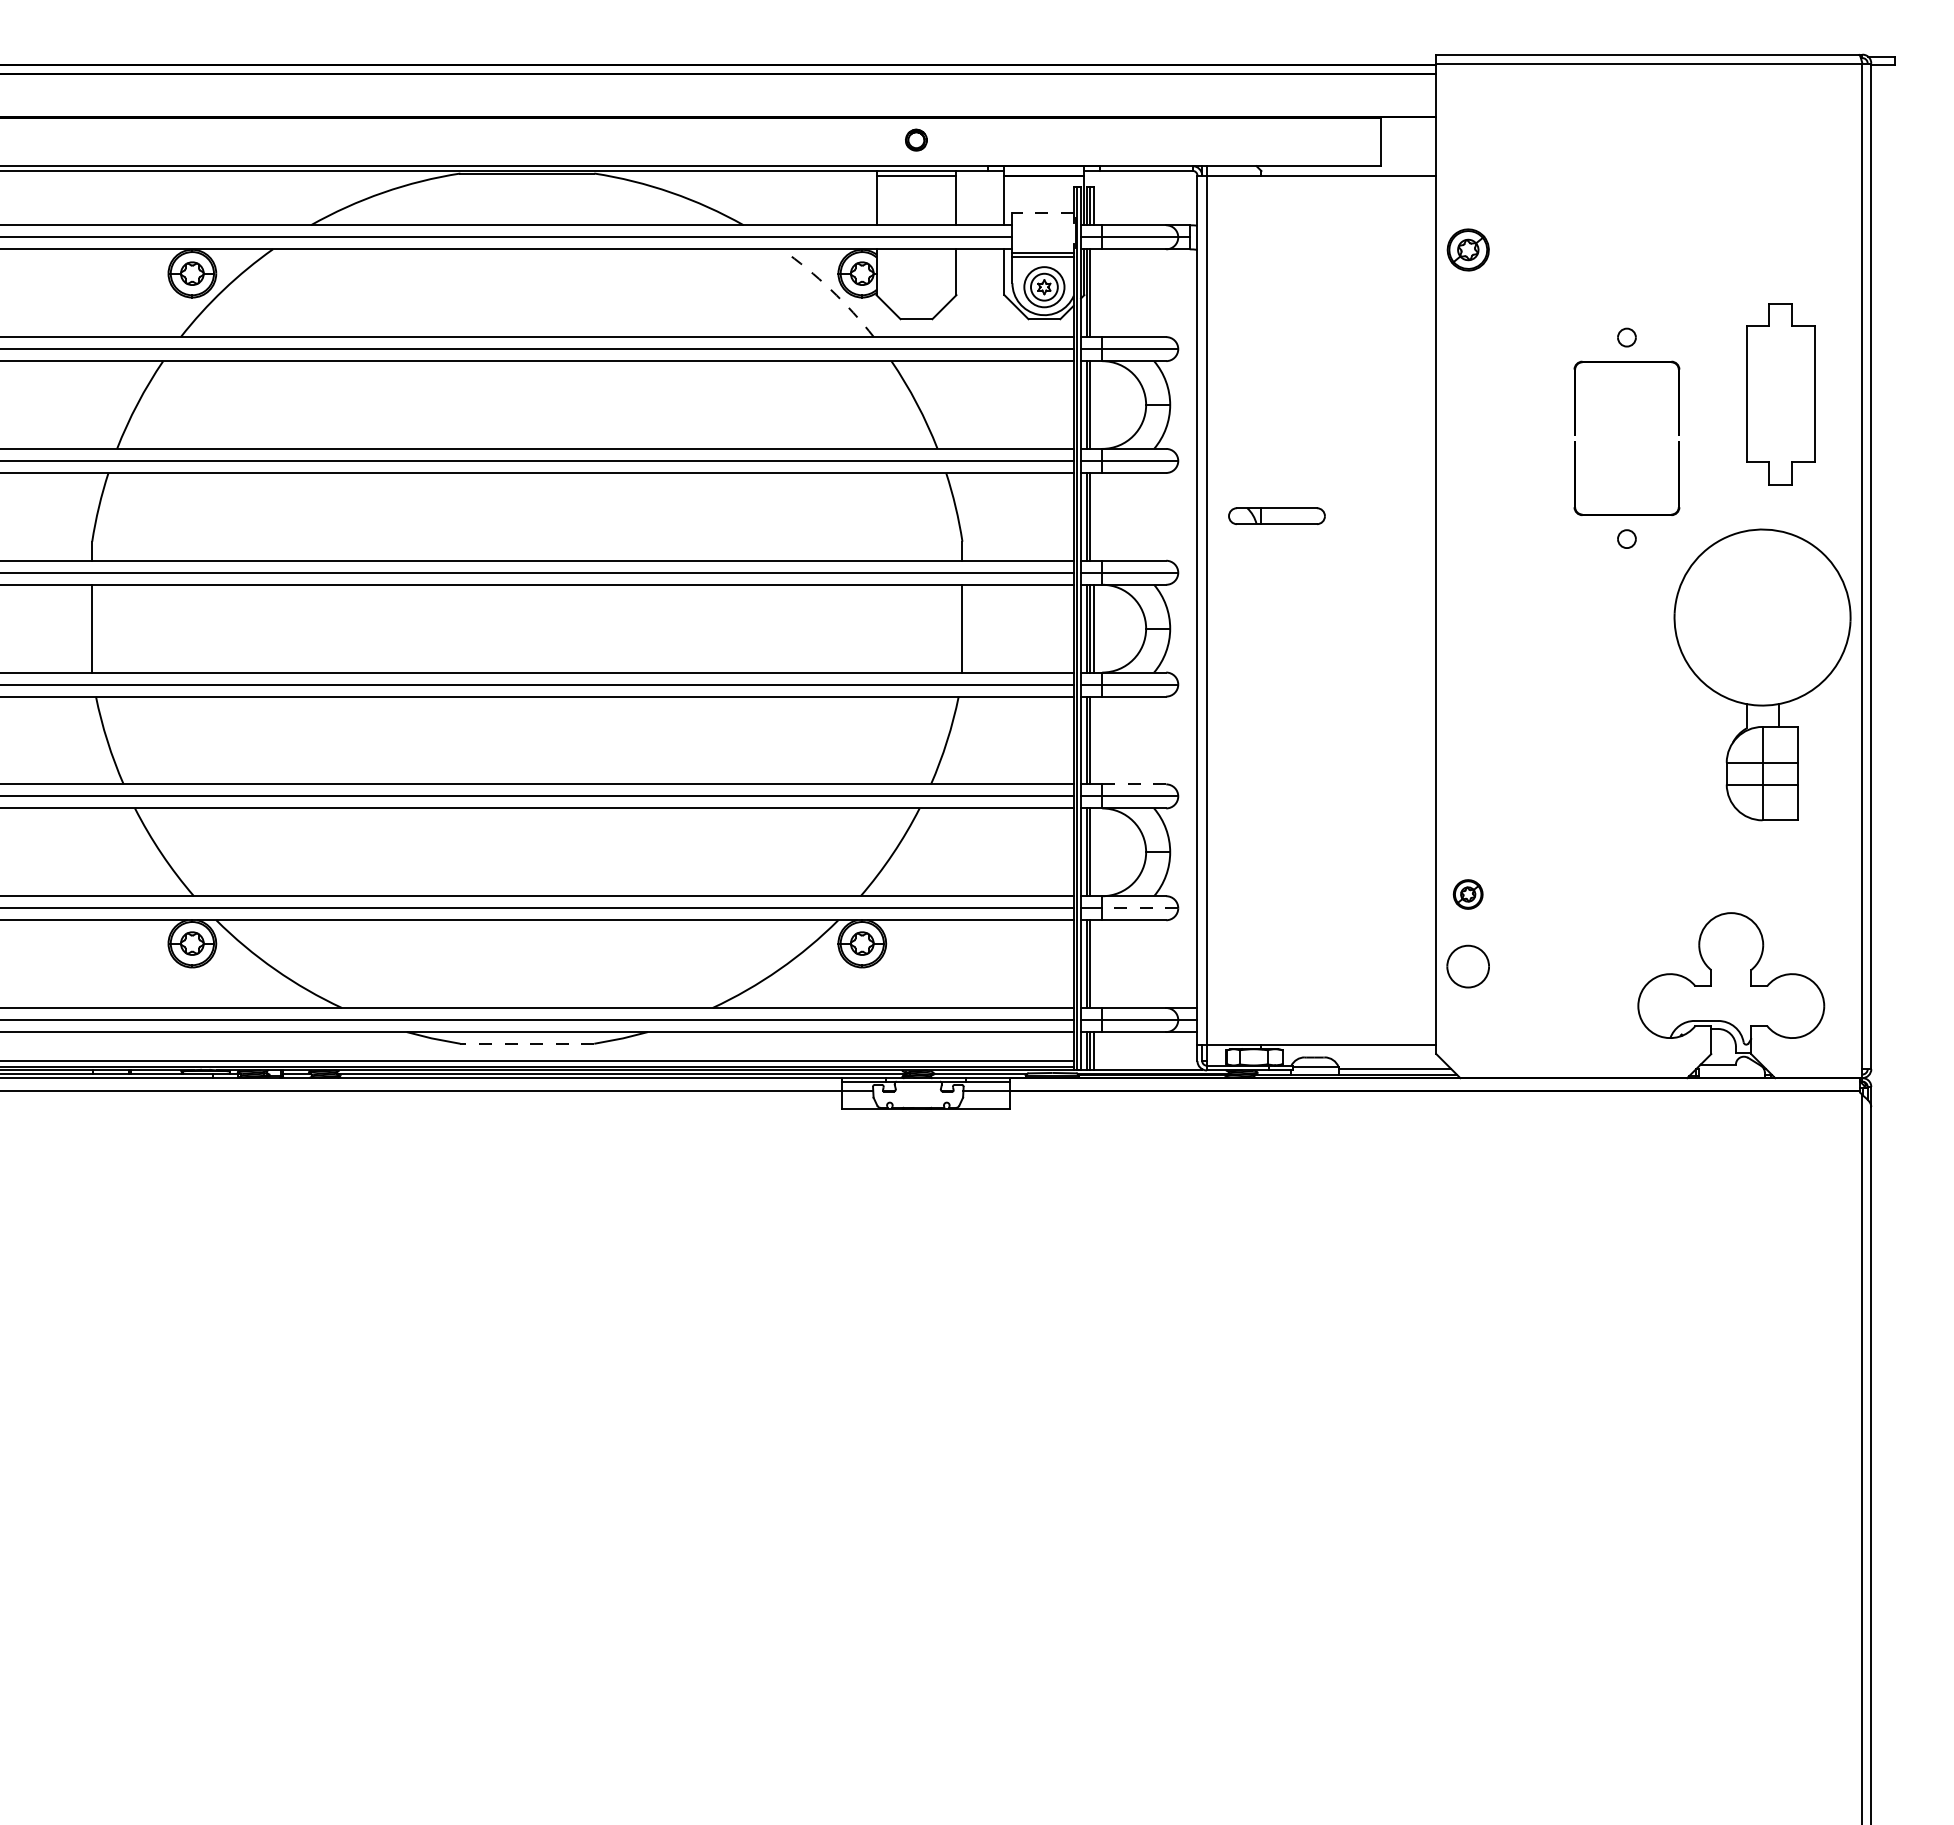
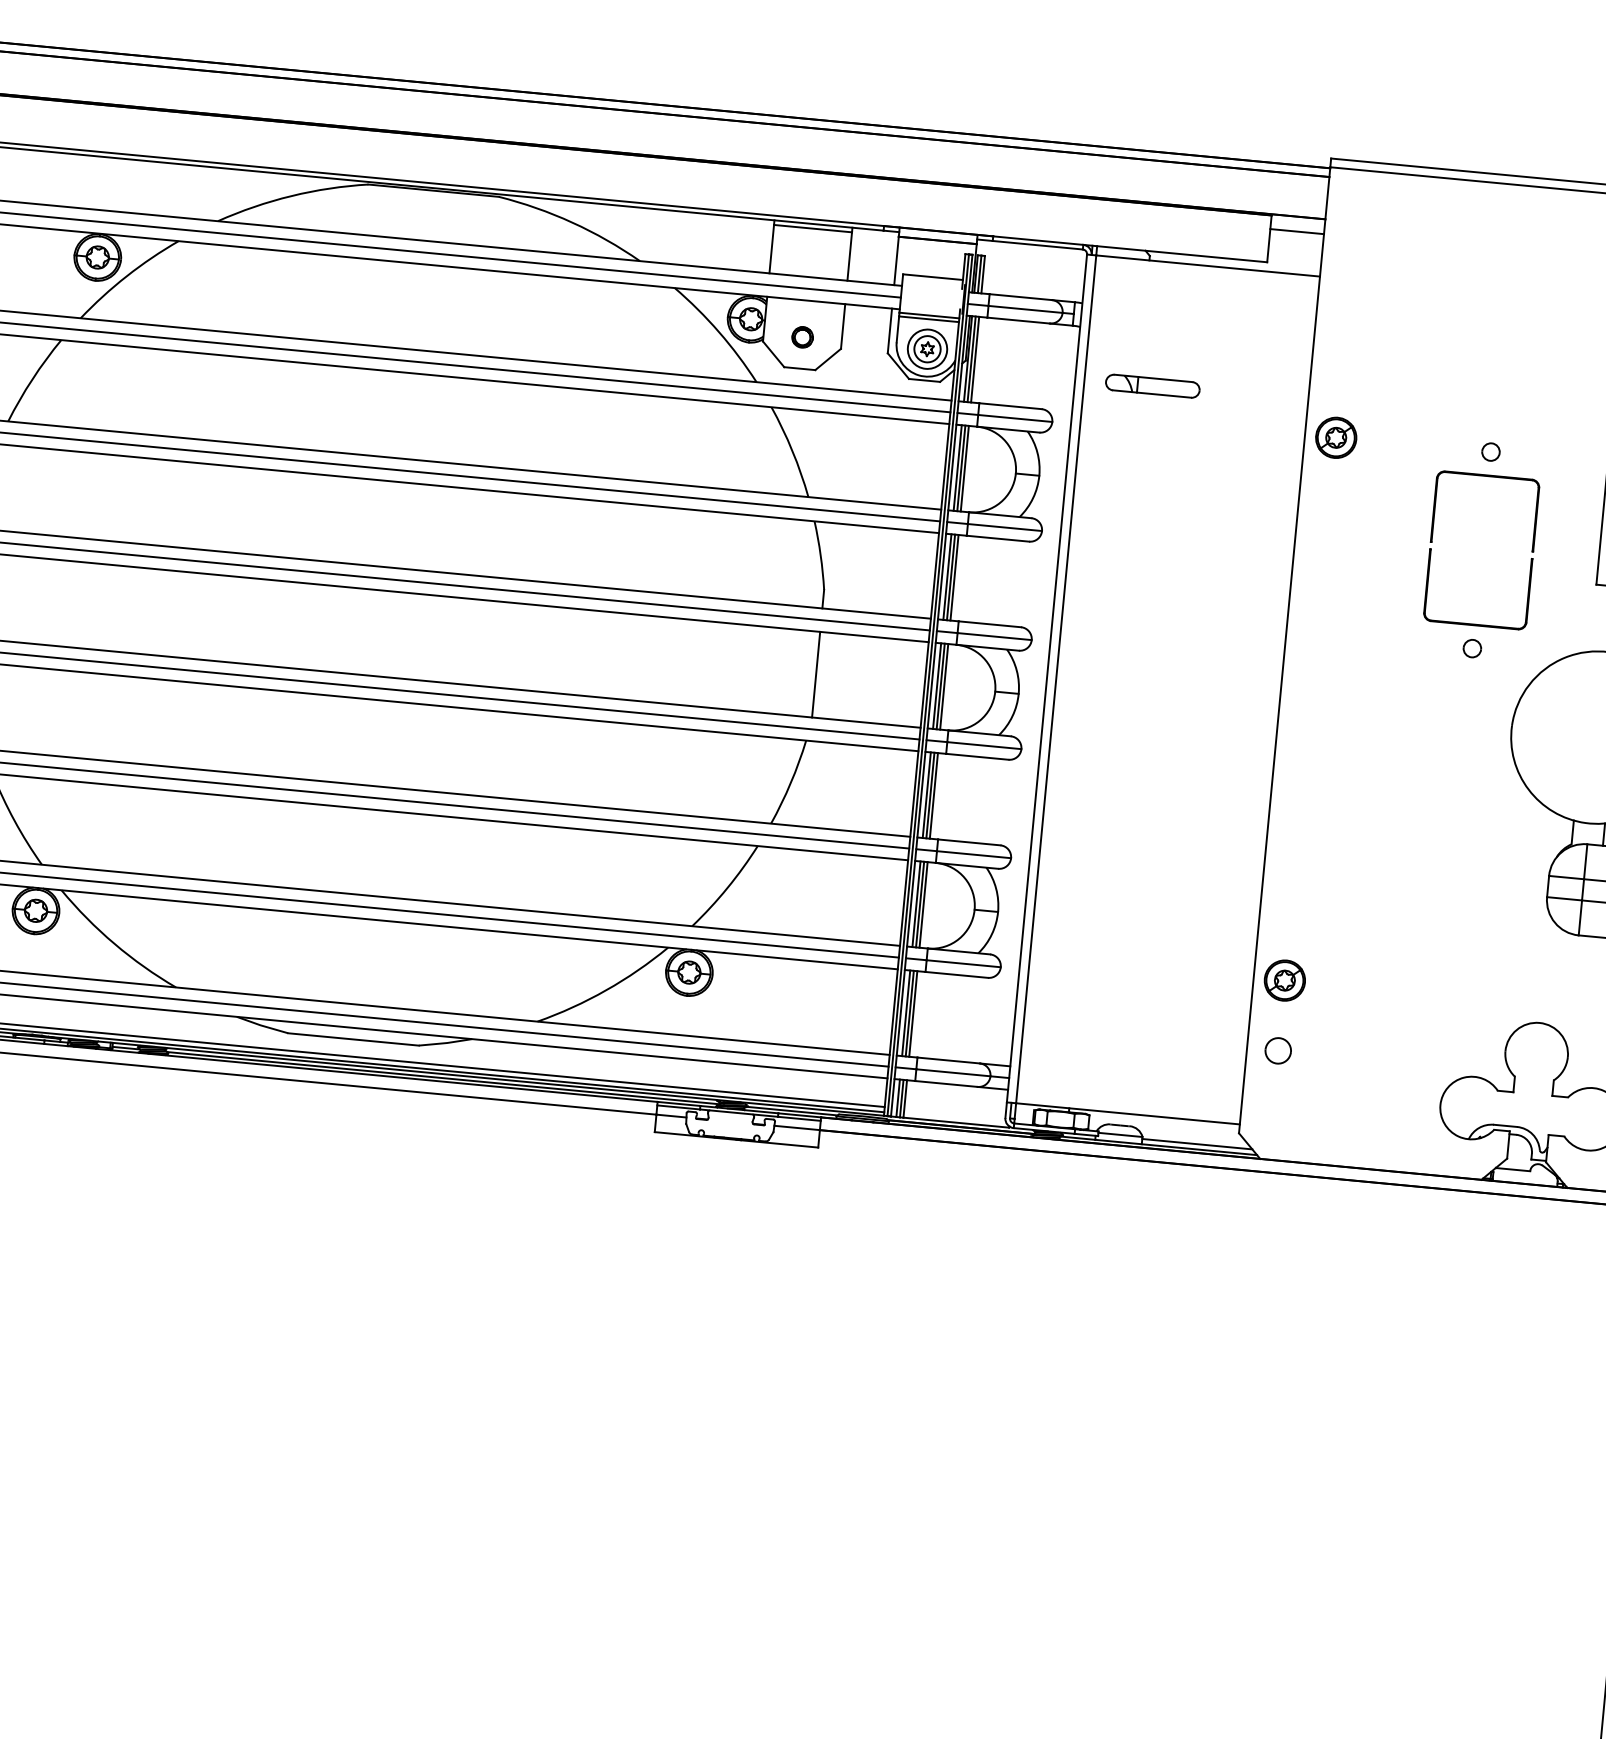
line: (1408, 132) -> (1296, 231), added
part: (916, 139) -> (802, 336), moved
line: (1043, 213) -> (933, 277), dashed -> solid
part: (1467, 249) -> (1335, 437), moved
arc: (830, 289) -> (718, 331), dashed -> solid
line: (1093, 293) -> (974, 359), added
line: (1093, 404) -> (964, 468), added
line: (1093, 516) -> (954, 577), added
part: (1276, 516) -> (1152, 386), moved
line: (1093, 740) -> (933, 795), added
line: (1134, 784) -> (969, 842), dashed -> solid
line: (1093, 852) -> (923, 905), added
part: (1467, 894) -> (1284, 980), size x1.43
line: (1140, 908) -> (963, 964), dashed -> solid
line: (1093, 964) -> (912, 1014), added
part: (1468, 966) -> (1278, 1050), size x0.62
line: (527, 1043) -> (353, 1039), dashed -> solid

